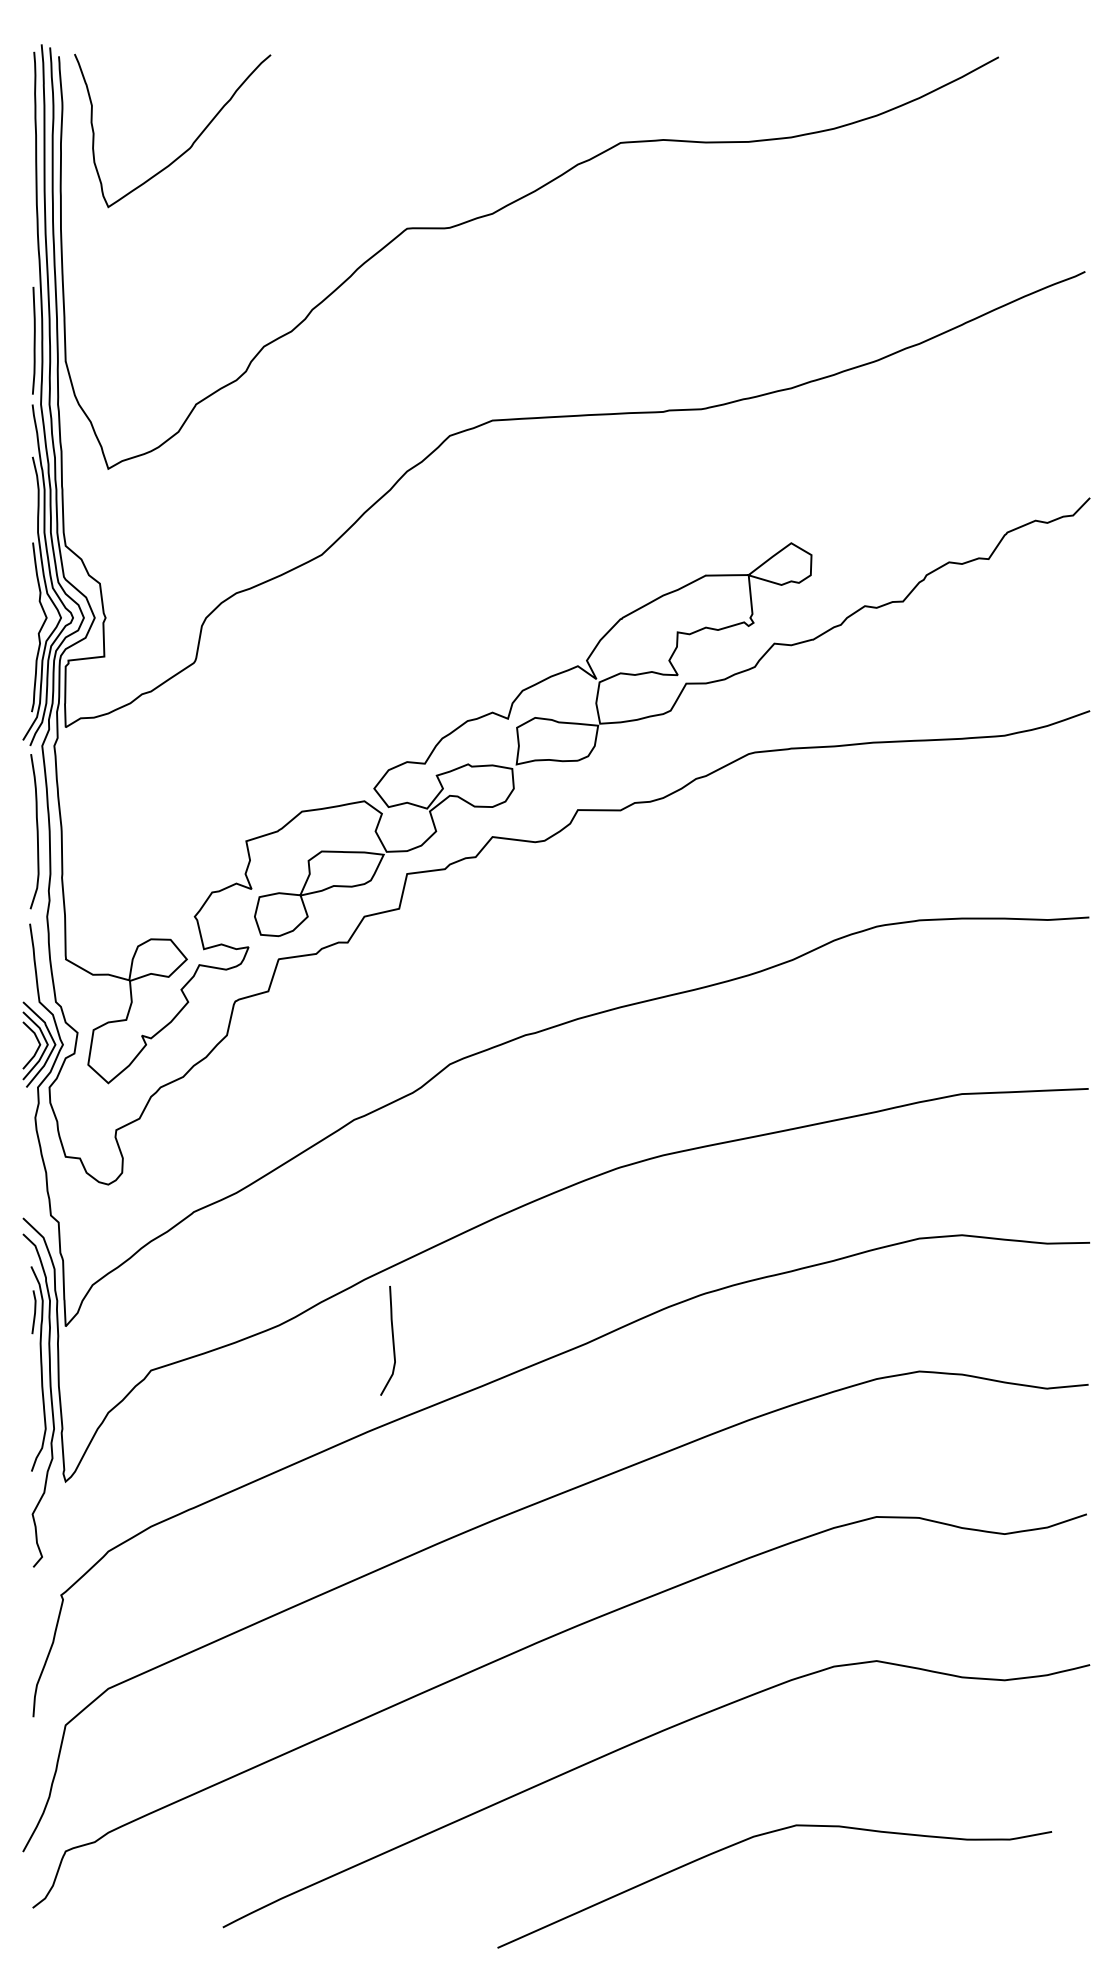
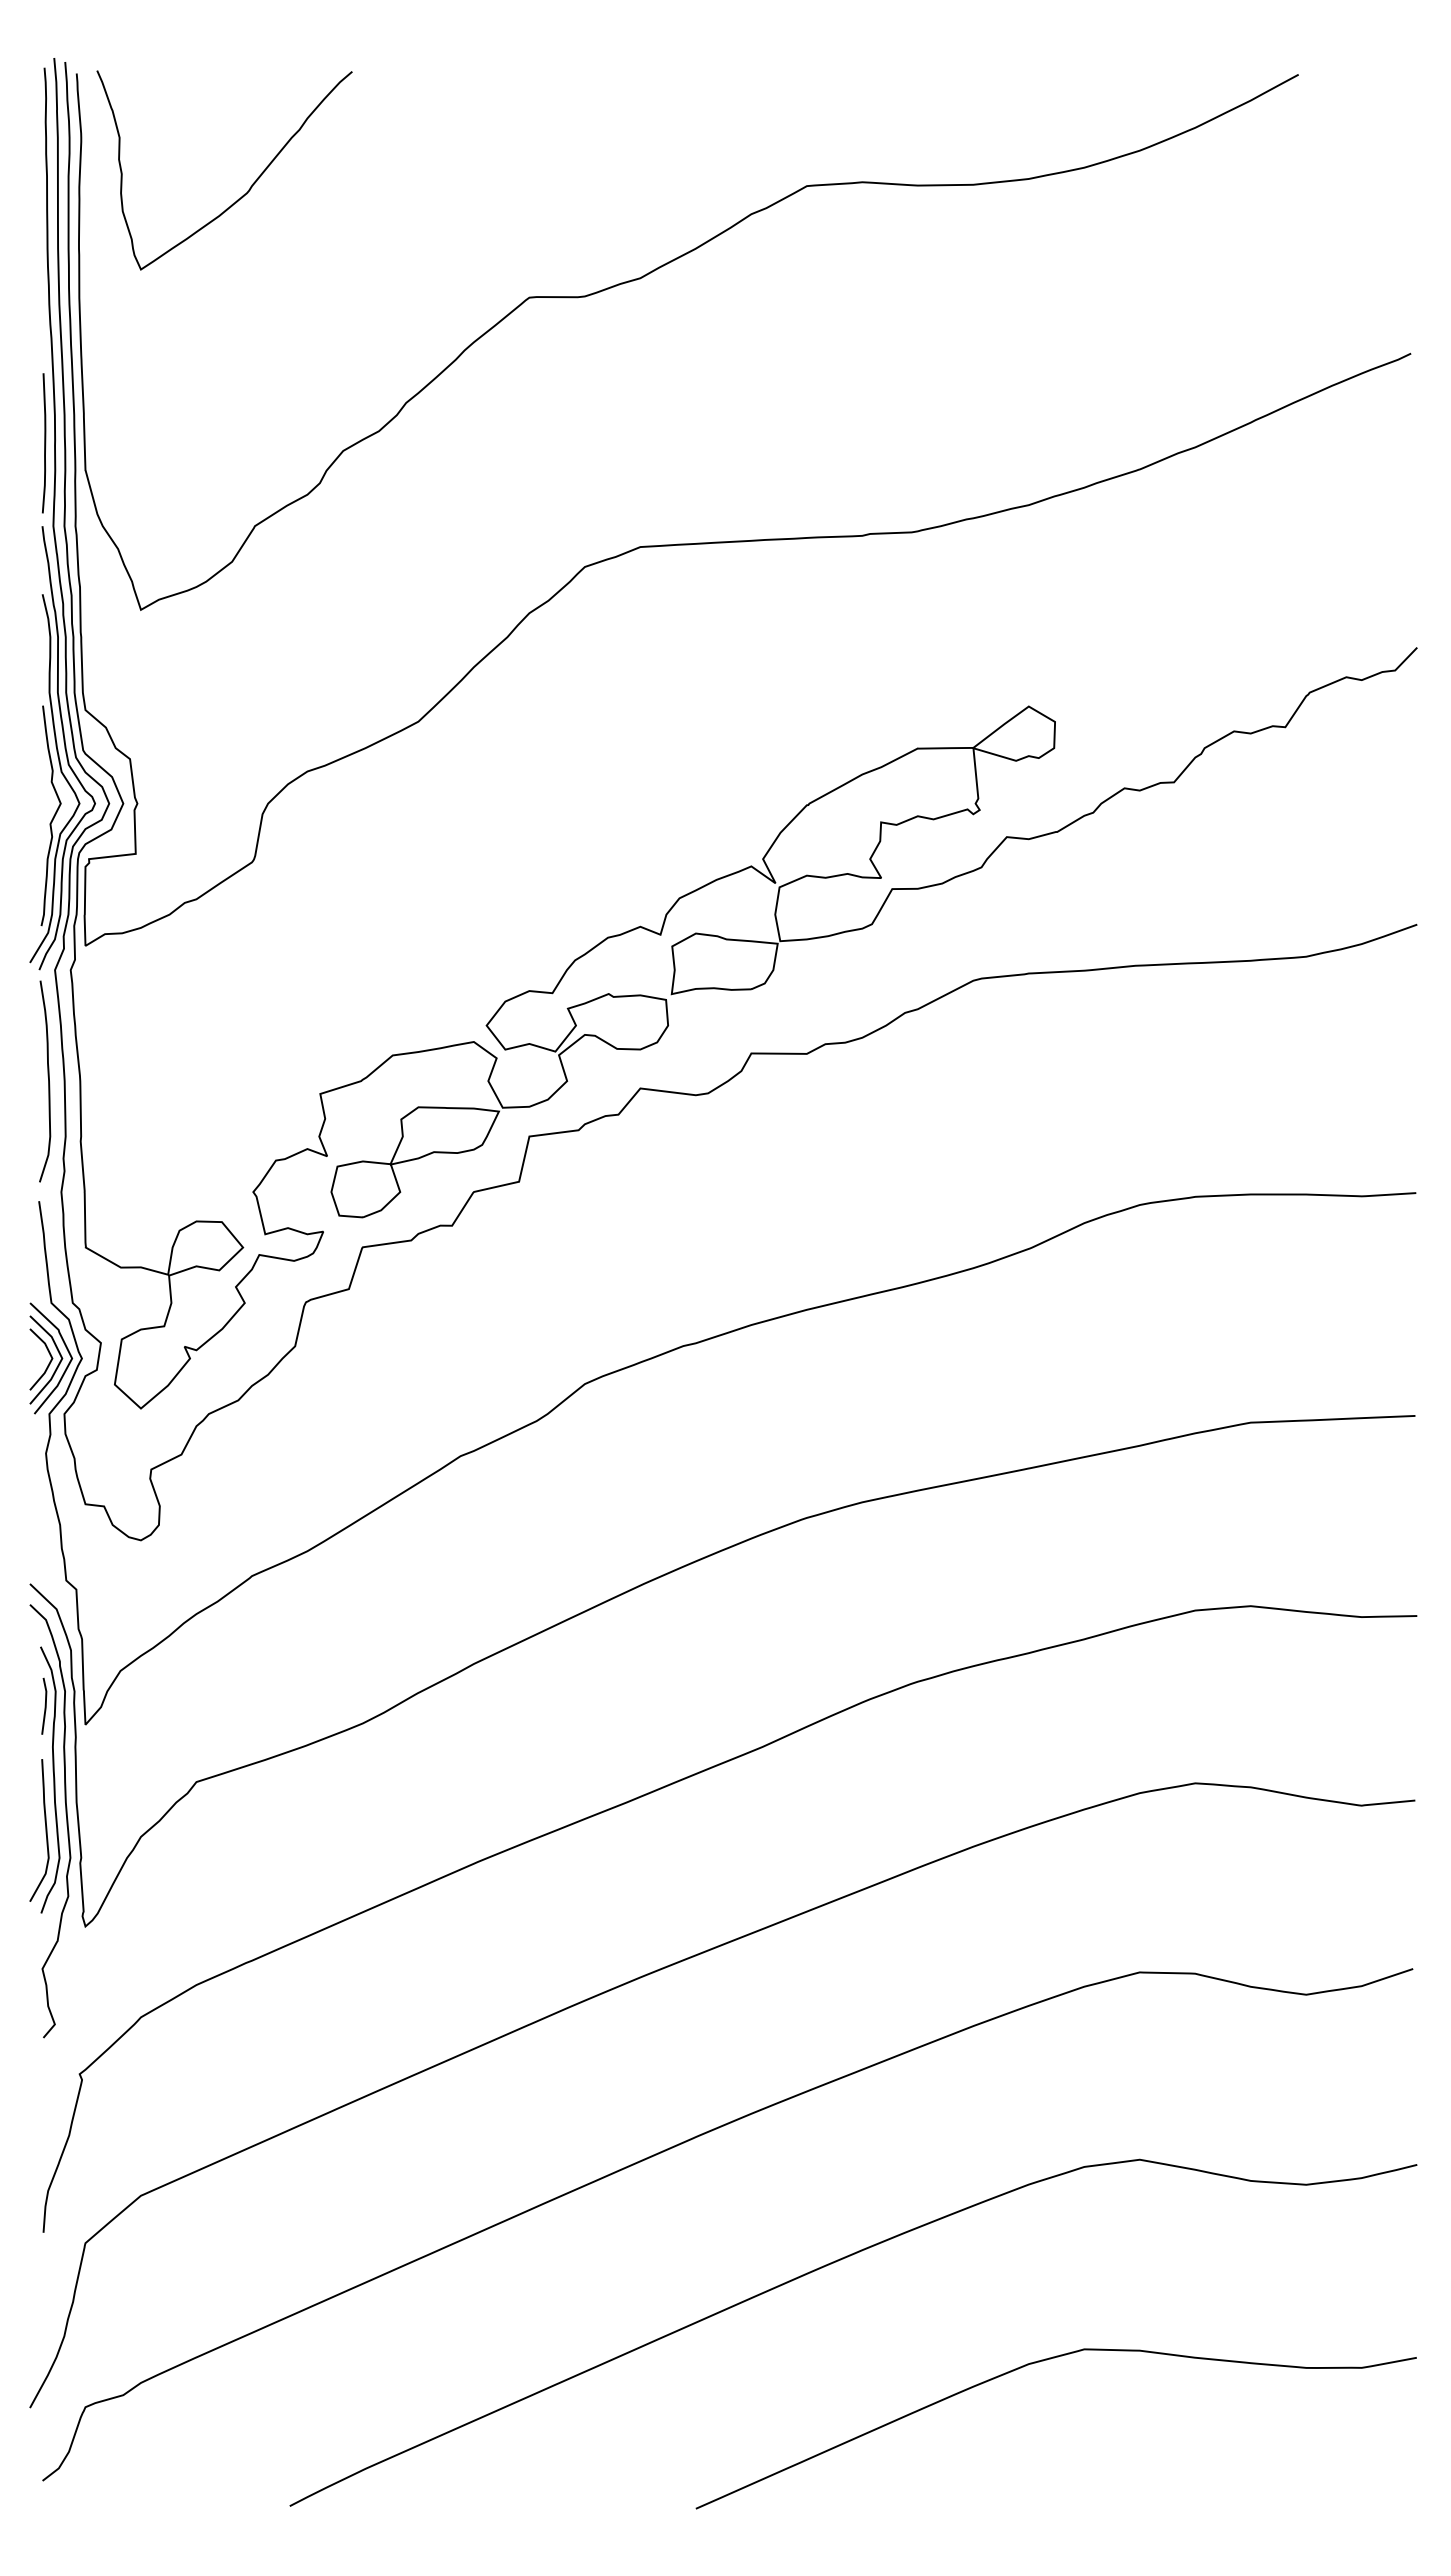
curve: (392, 1340) -> (45, 1830), moved
curve: (761, 1835) -> (1039, 2362), moved

